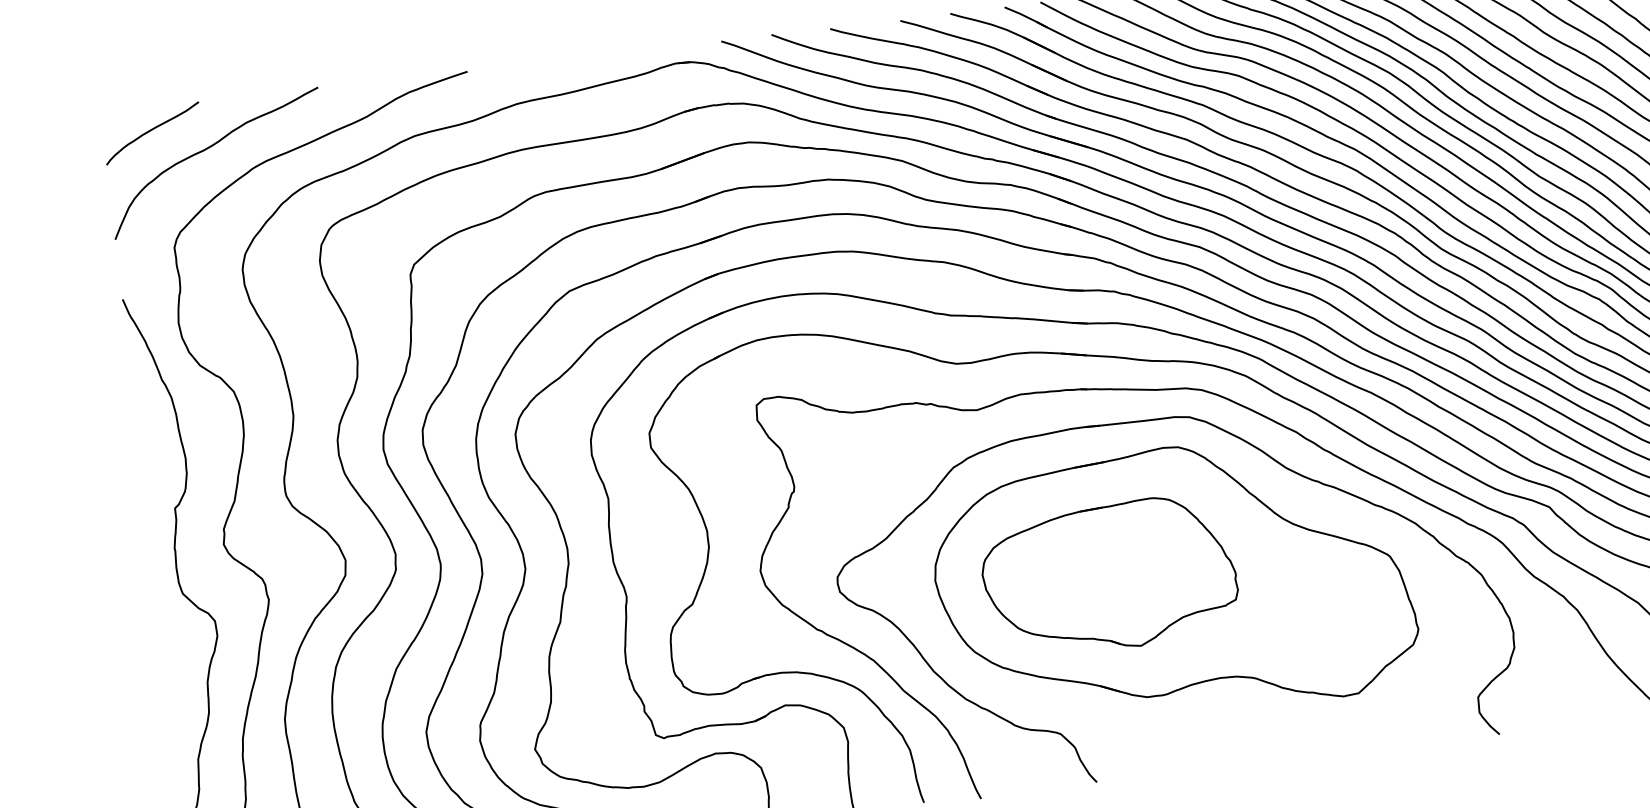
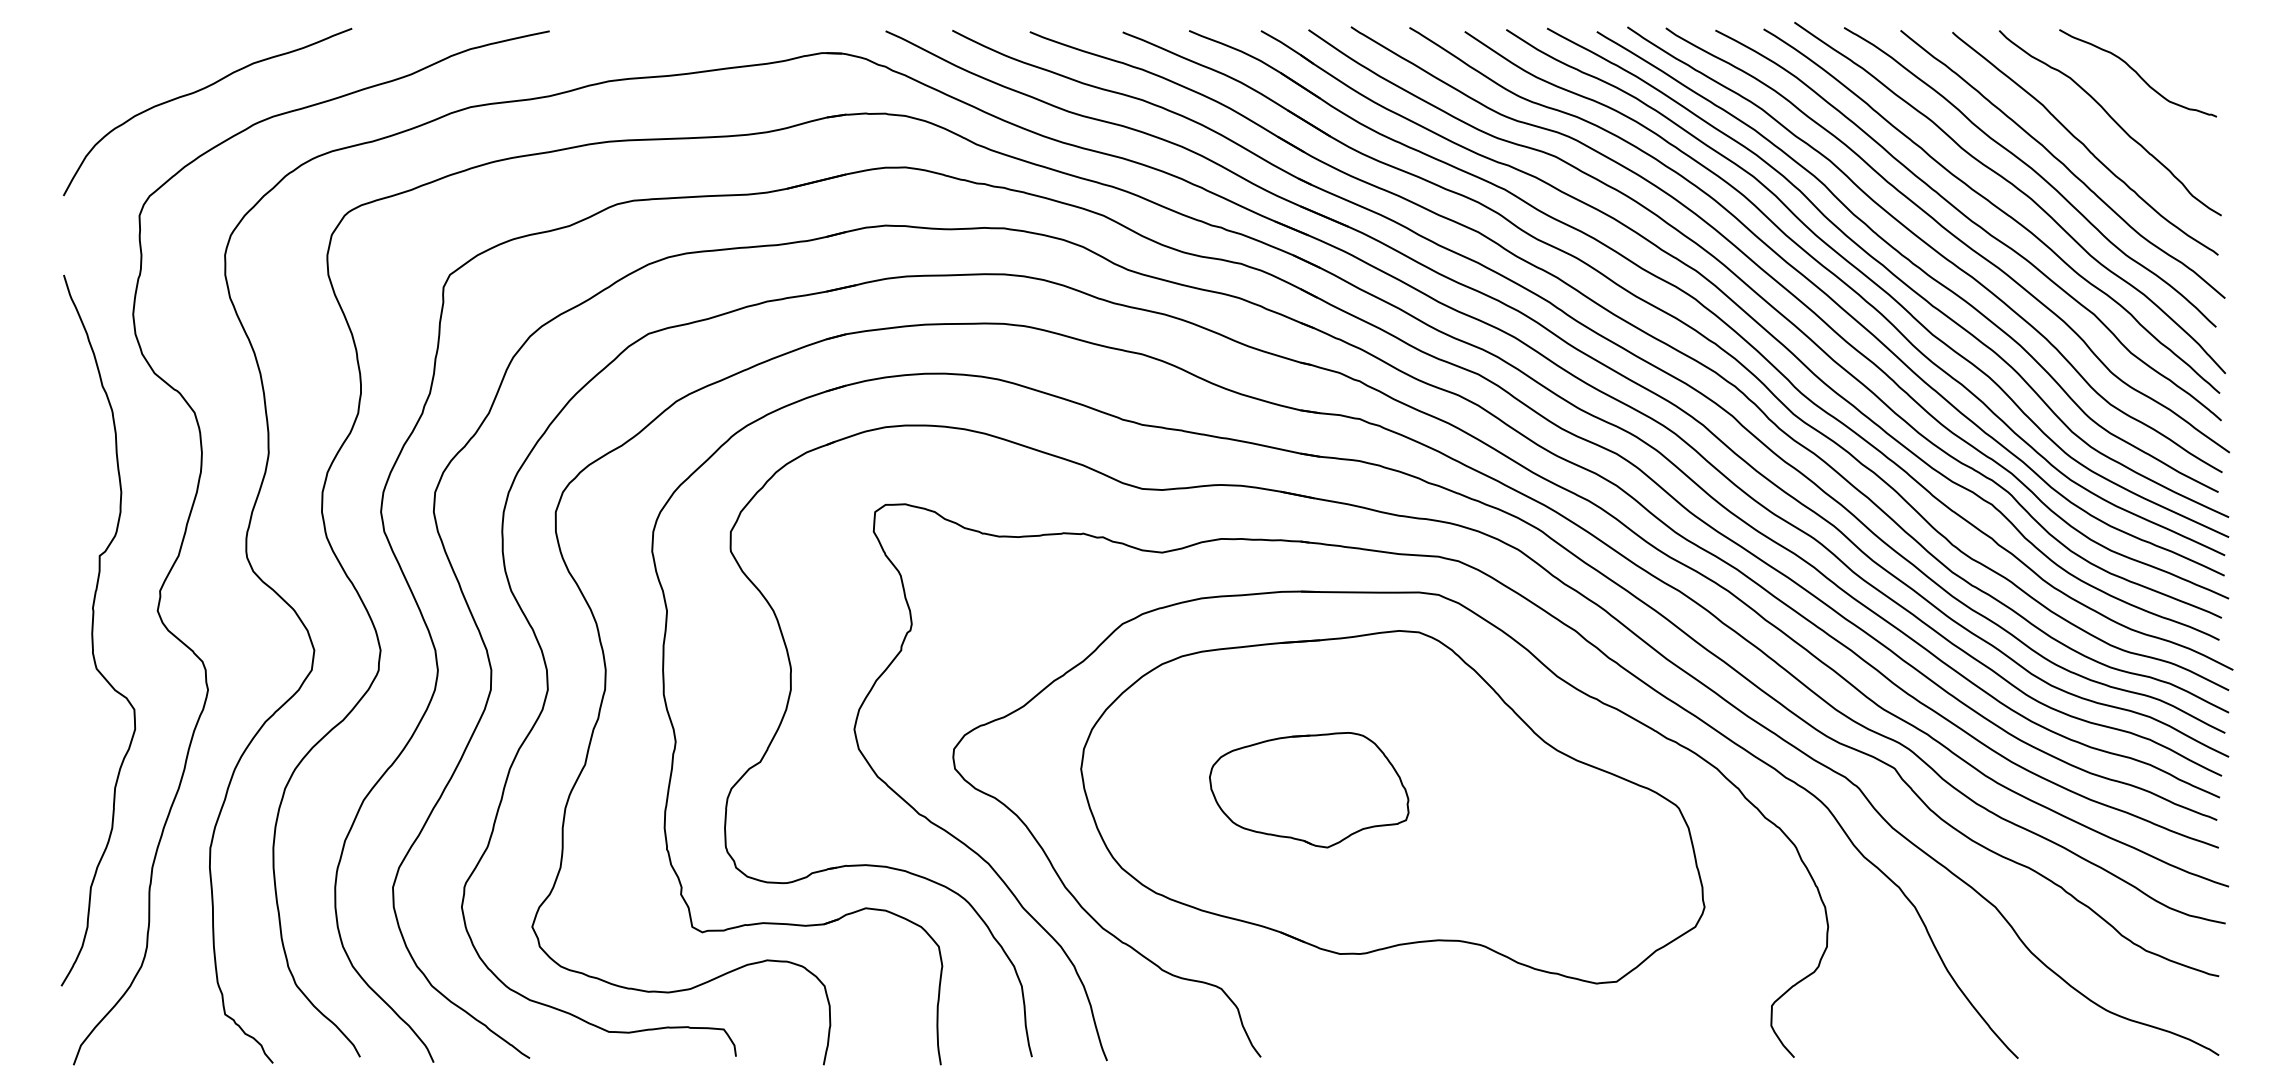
curve: (151, 130) -> (127, 59), removed
part: (1108, 575) -> (1308, 789), size x0.6

